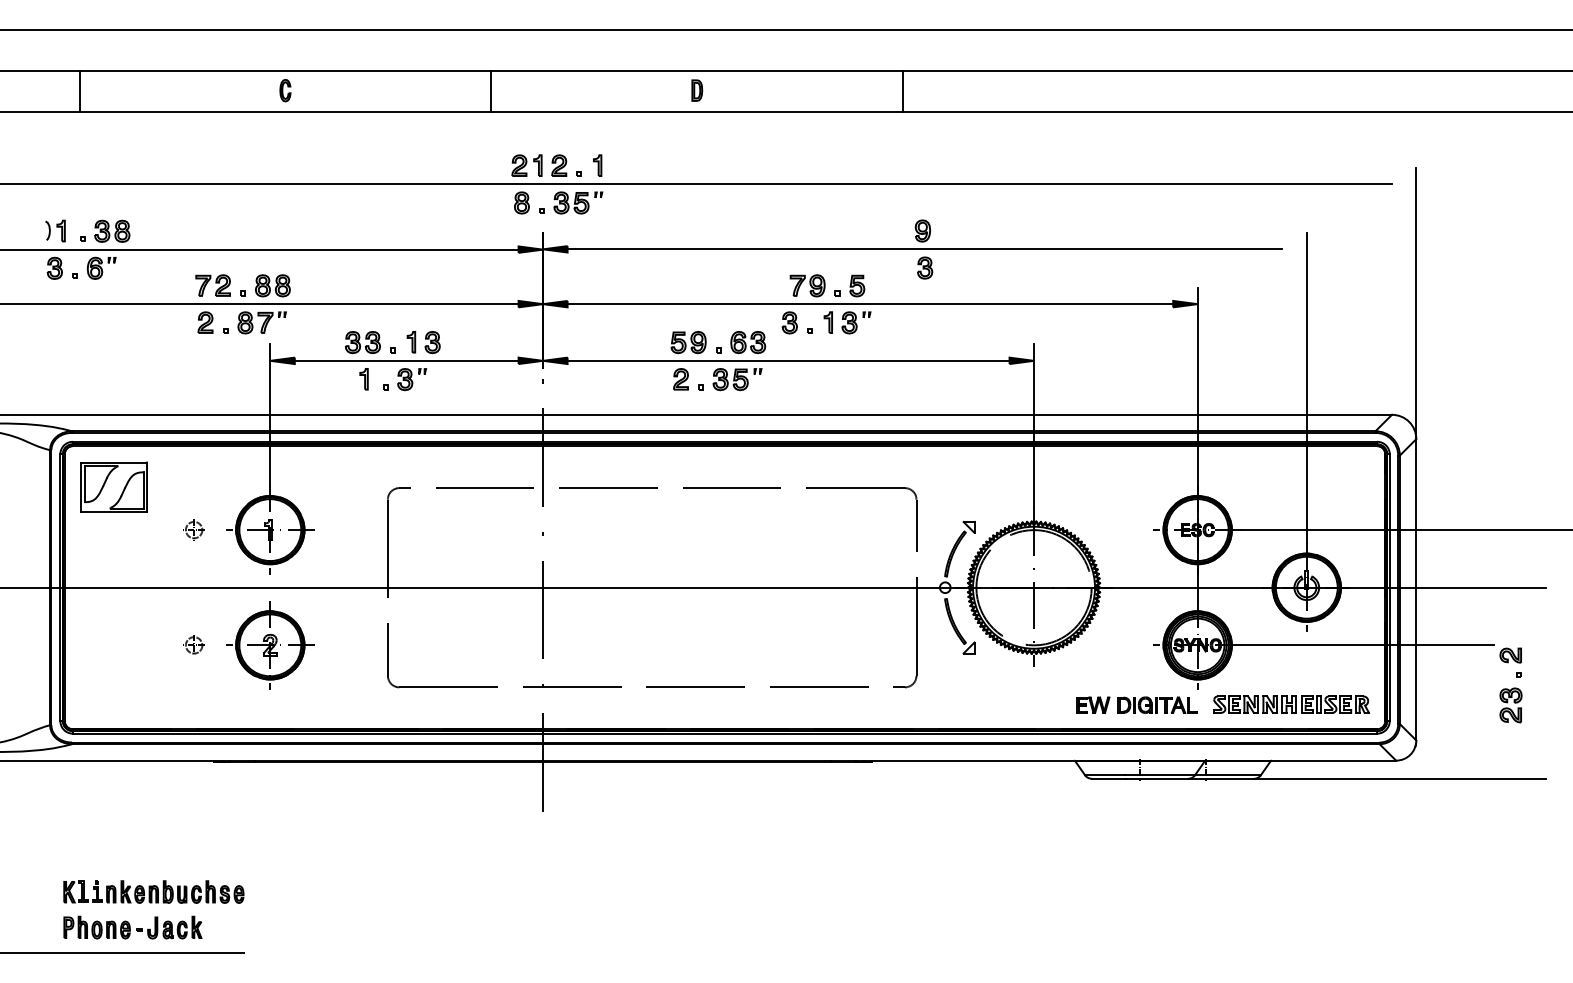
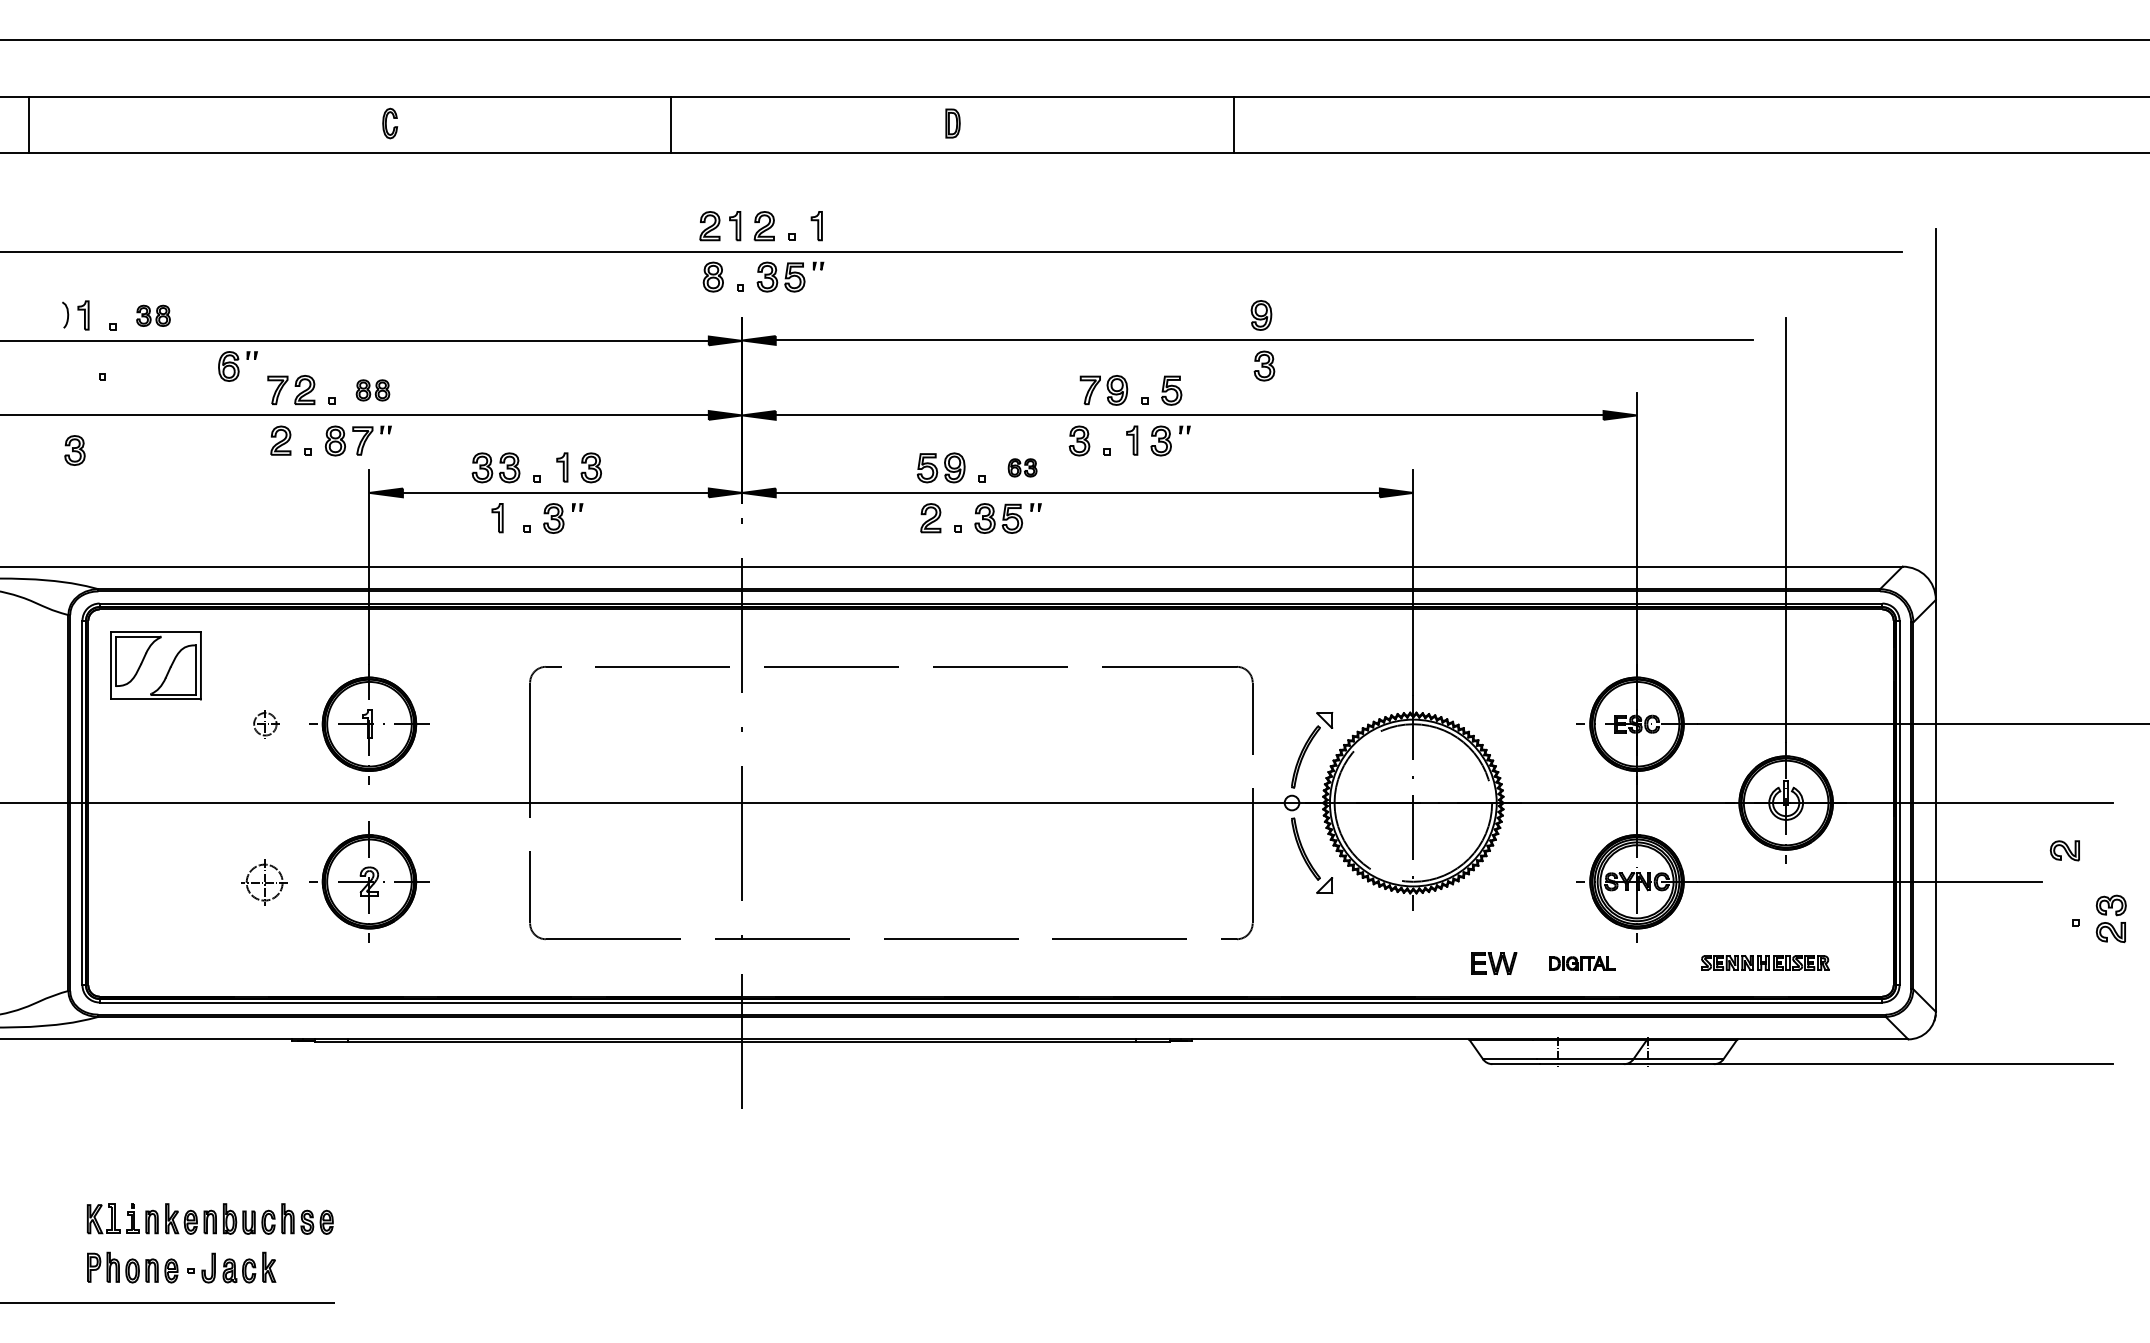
line: (79, 91) -> (28, 124), moved
part: (112, 231) -> (153, 315), size x0.7
part: (54, 268) -> (74, 450), moved
part: (101, 268) -> (237, 366), moved
part: (272, 285) -> (372, 390), size x0.7
part: (748, 342) -> (1022, 467), size x0.6
part: (195, 644) -> (266, 880), size x1.6
part: (1510, 655) -> (2064, 850), moved
part: (1291, 704) -> (1765, 962), size x0.6
part: (1157, 705) -> (1582, 963), size x0.6
part: (1510, 705) -> (2110, 918), moved

